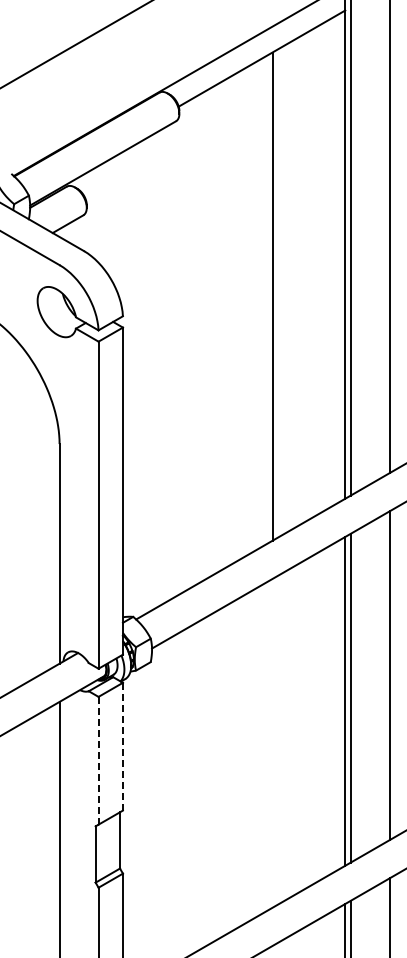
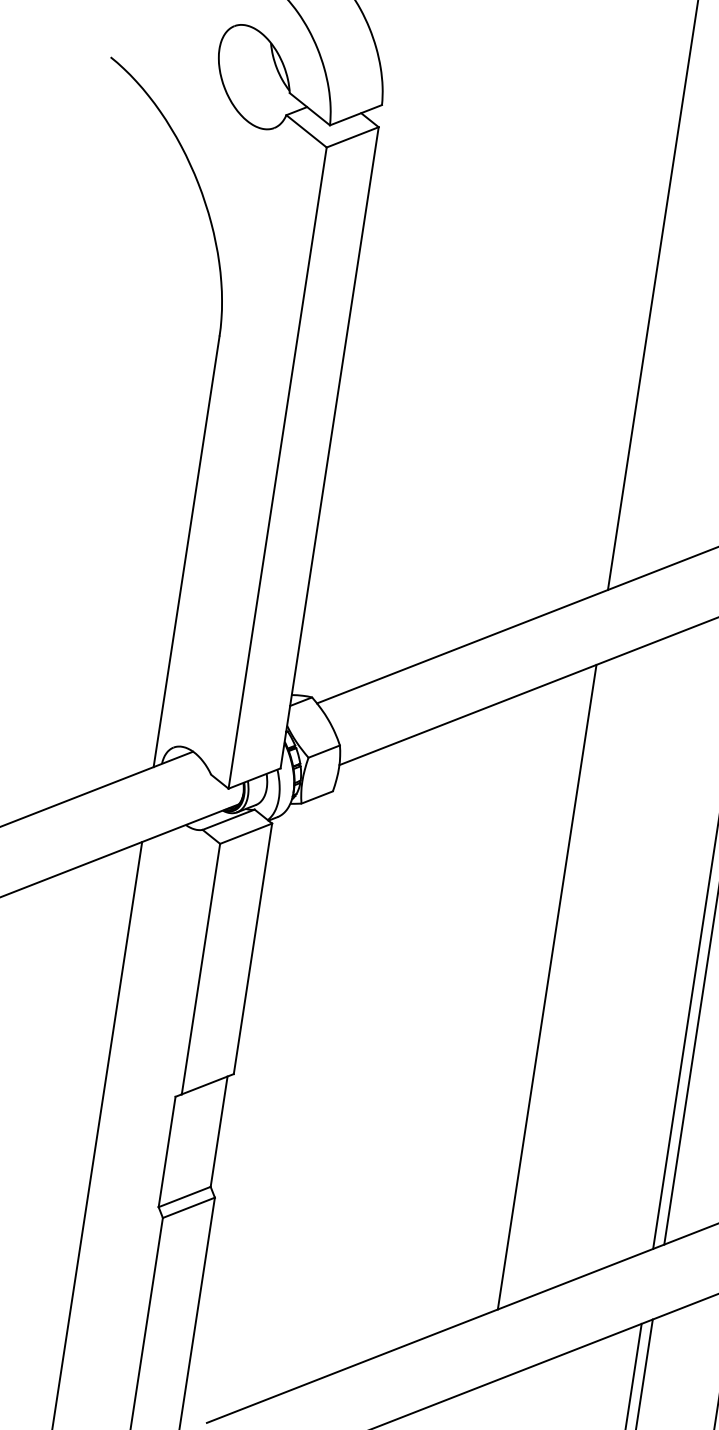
line: (272, 742) -> (547, 985), added
line: (122, 746) -> (252, 948), dashed -> solid
line: (98, 760) -> (200, 968), dashed -> solid

